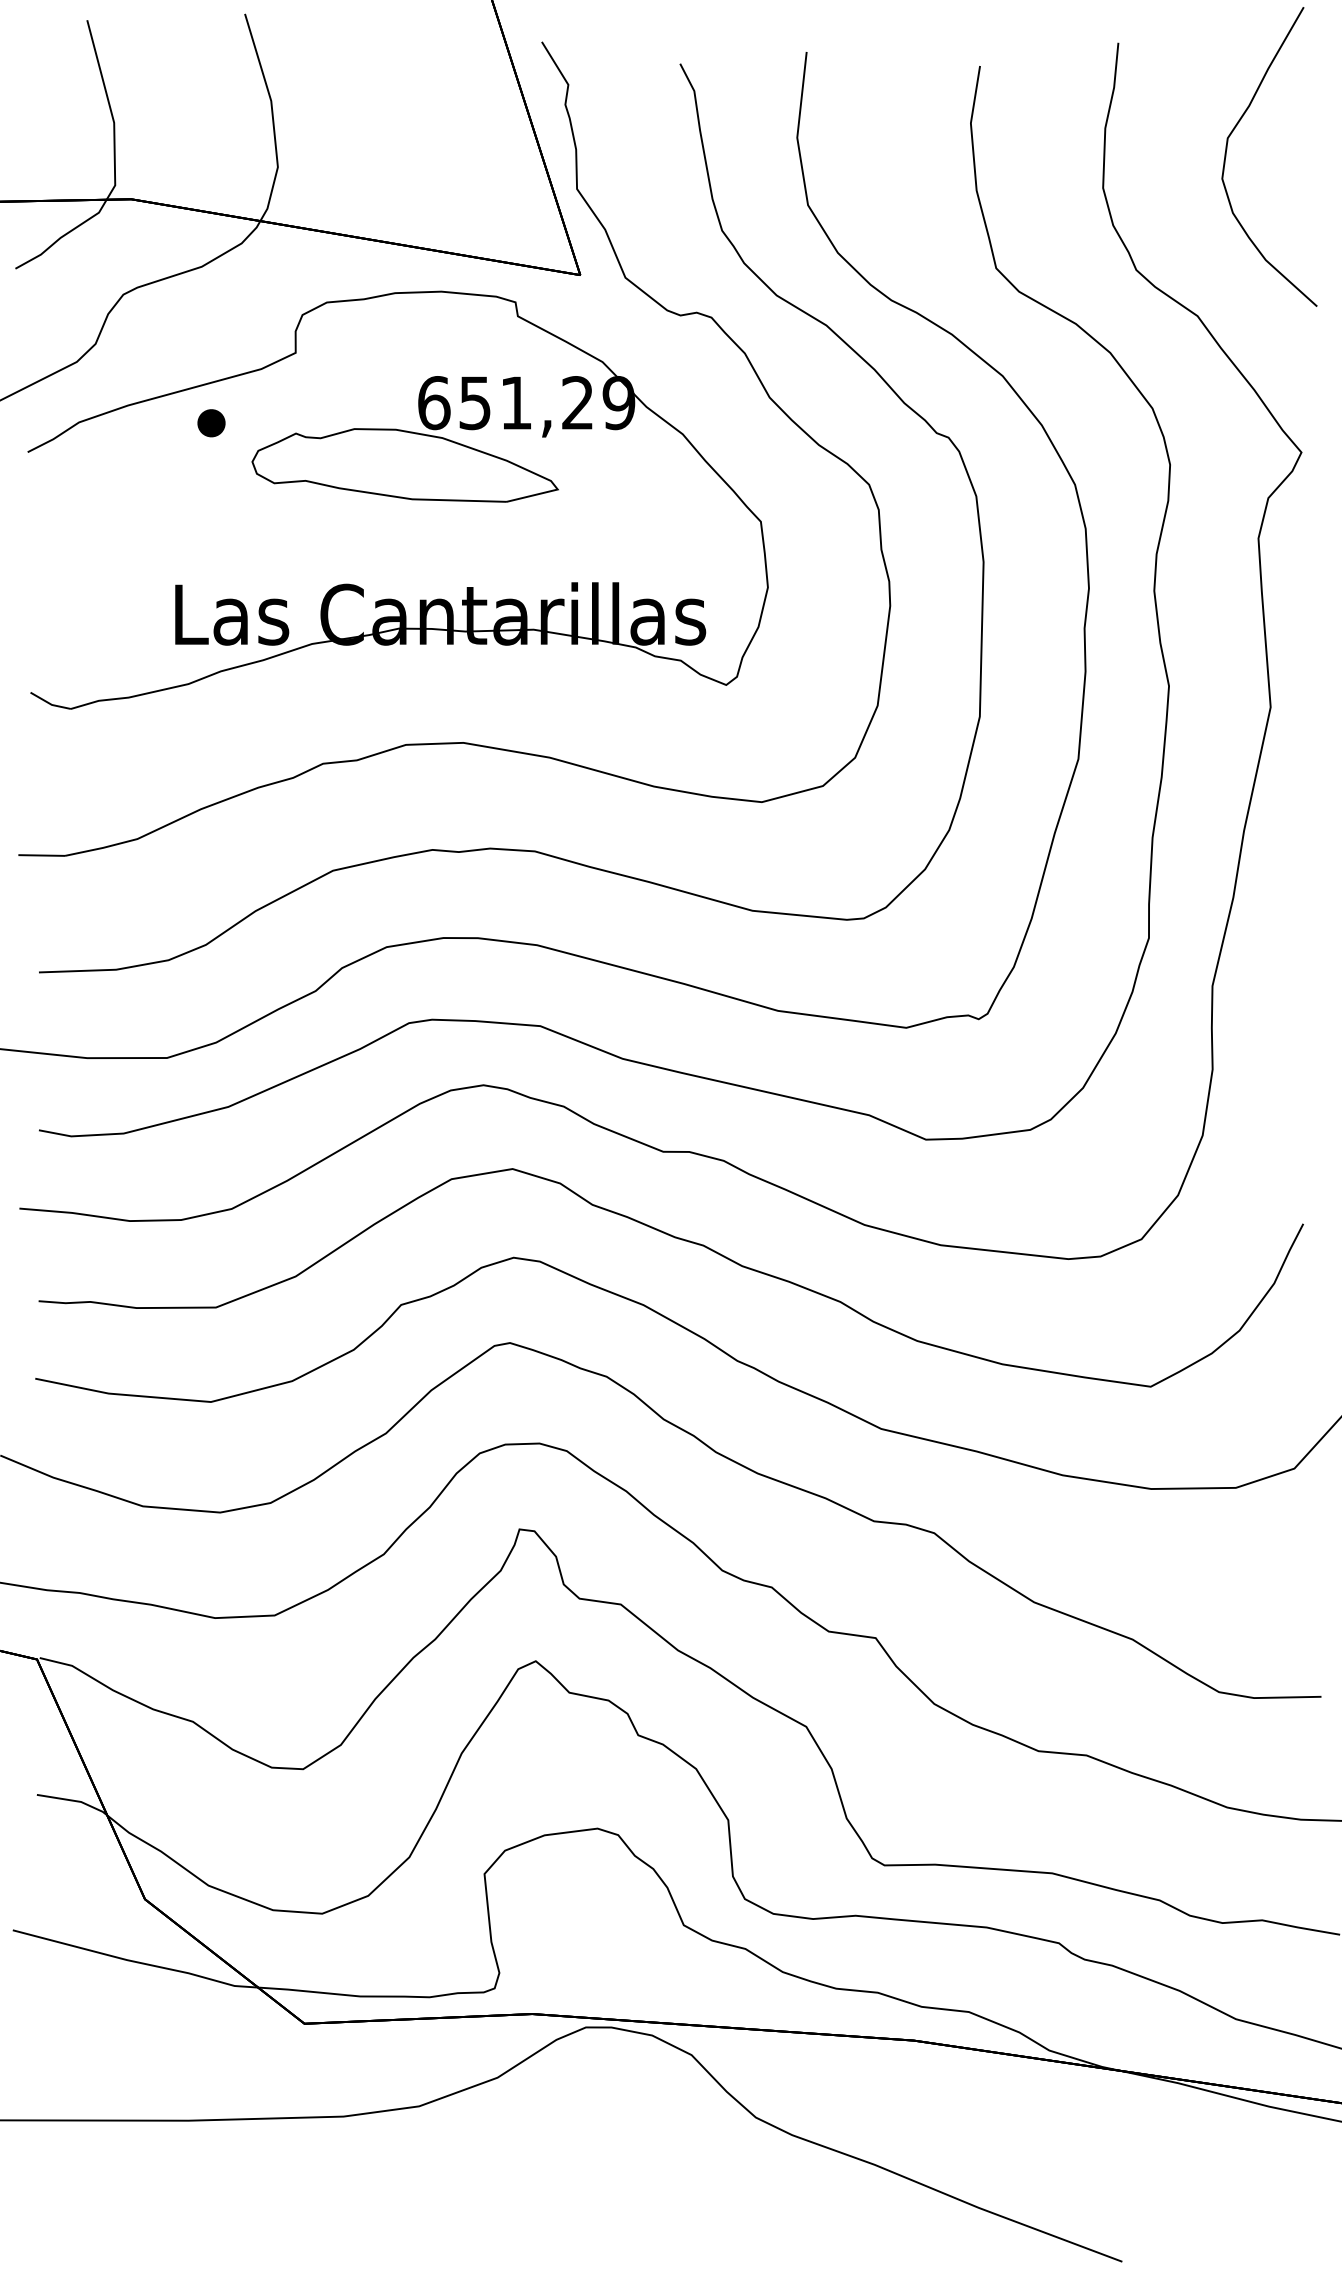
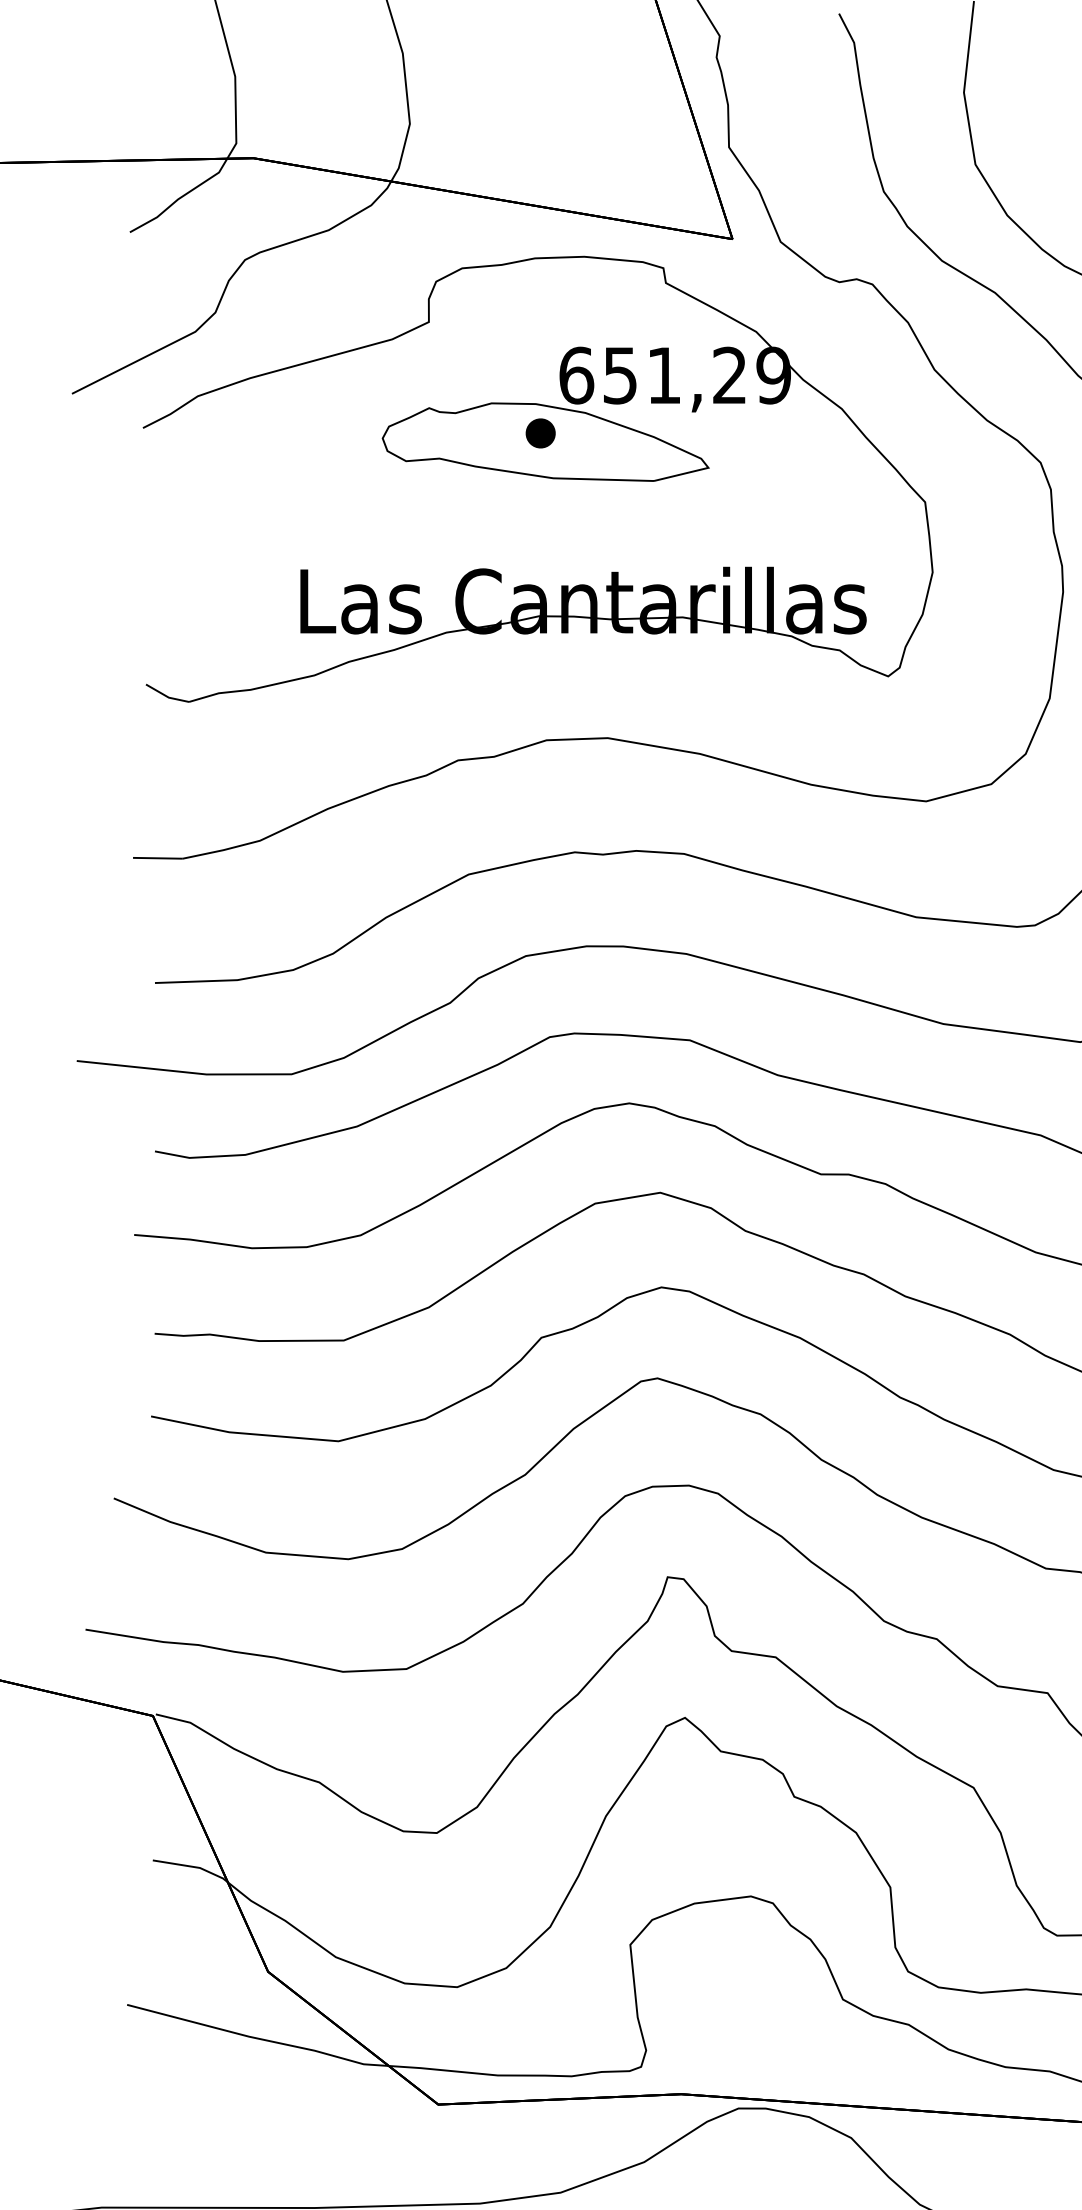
part: (211, 423) -> (540, 433), moved

